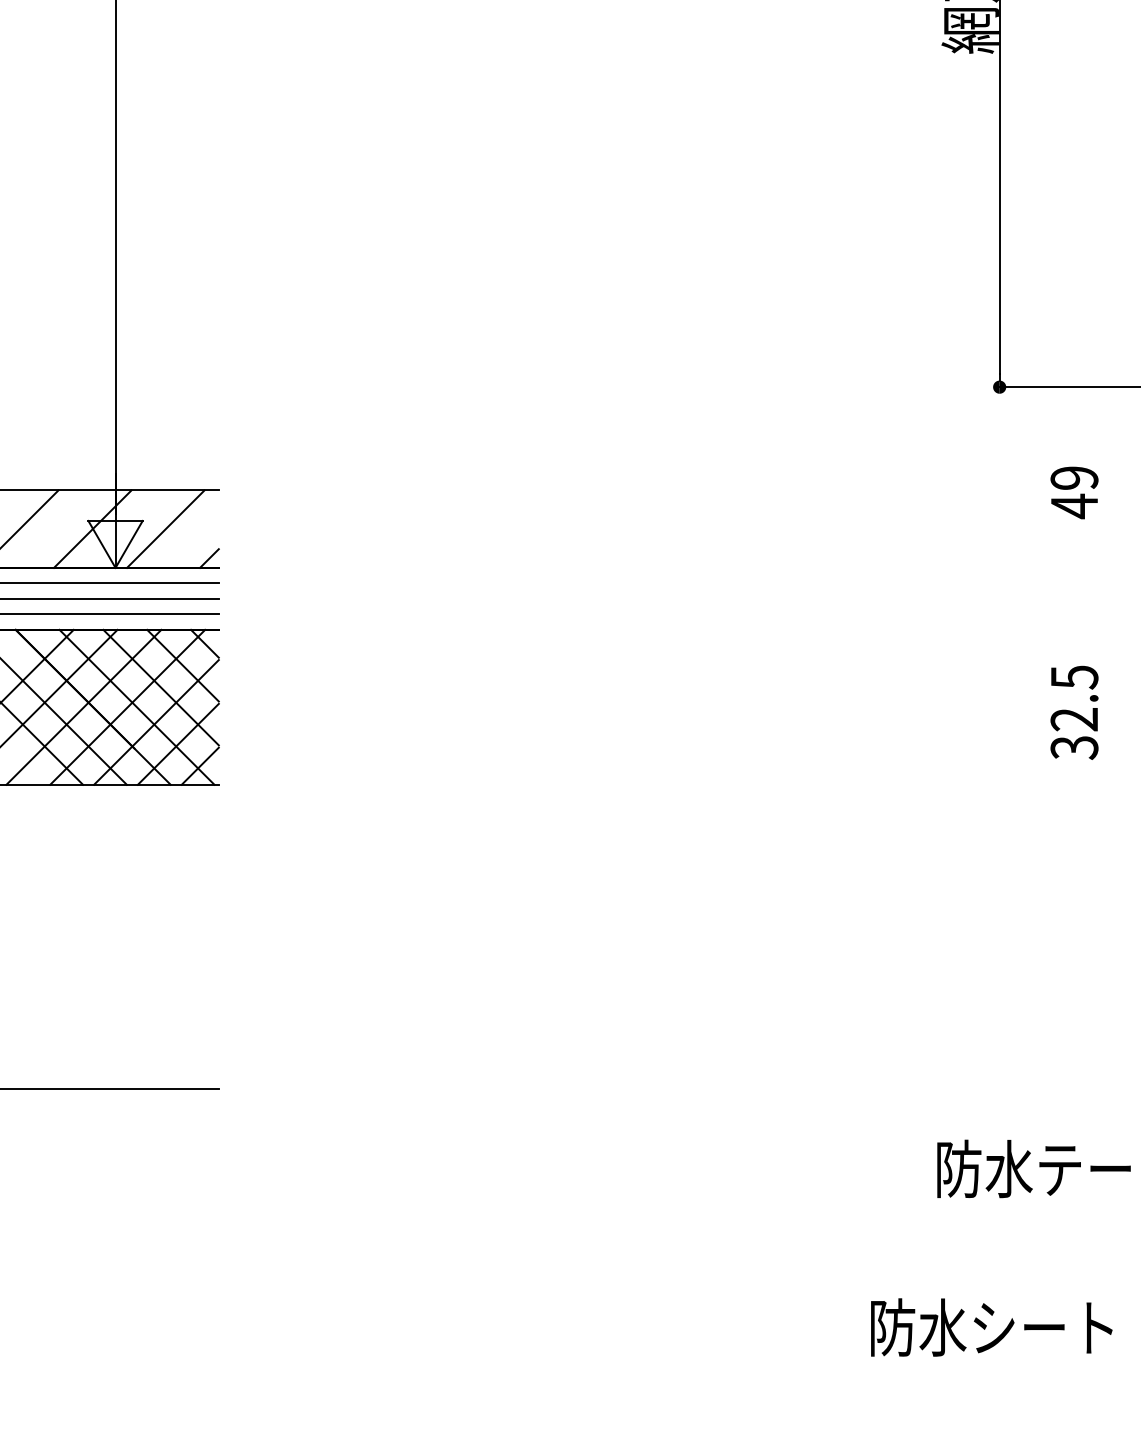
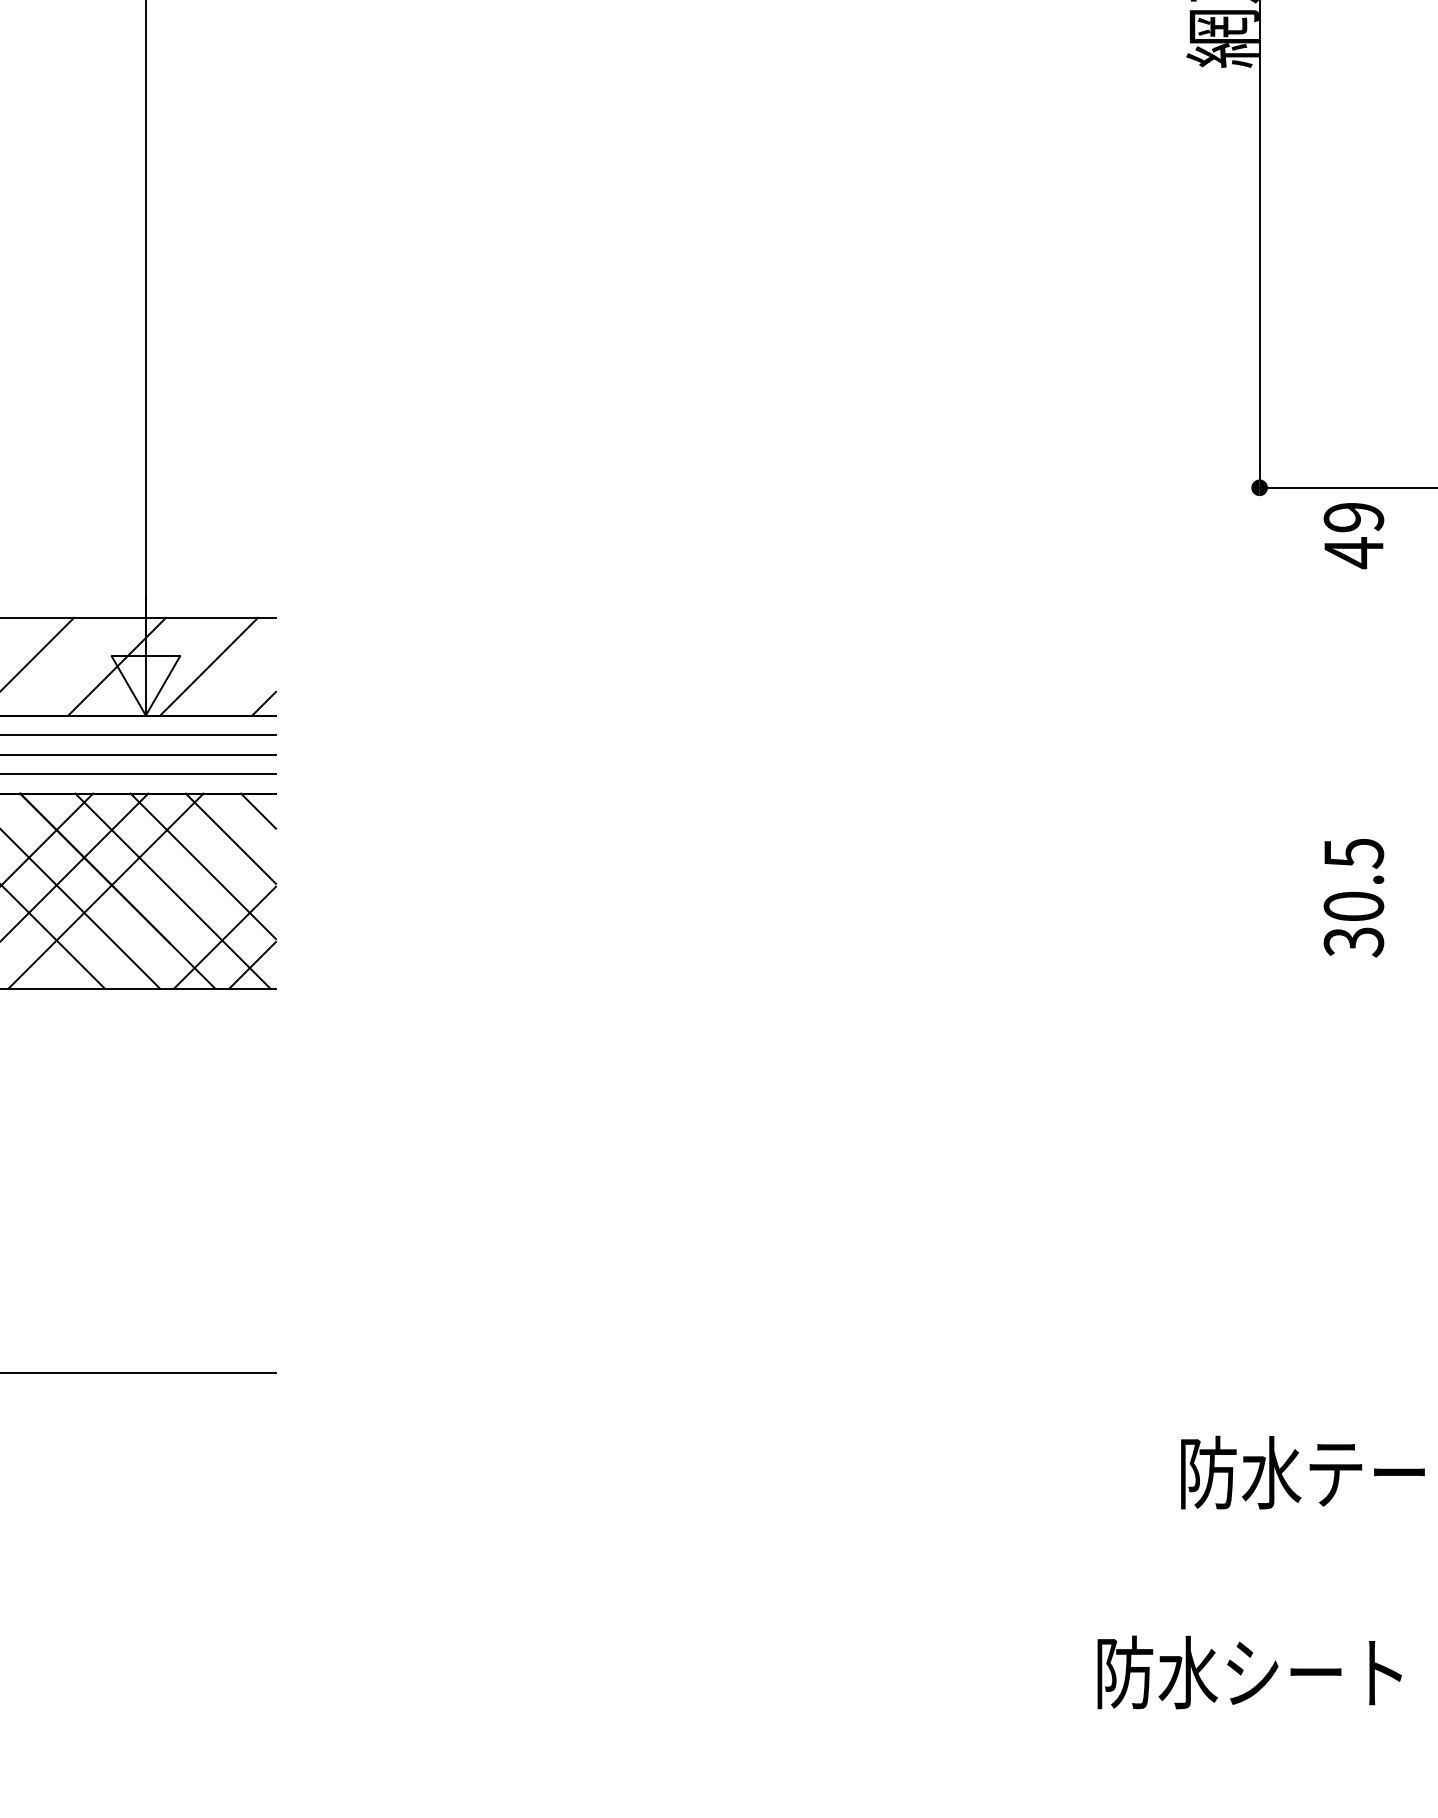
text: (1074, 493) -> (1353, 536), moved
line: (127, 706) -> (160, 890), removed
text: (1074, 719) -> (1353, 906), 32.5 -> 30.5
line: (156, 721) -> (197, 909), removed

